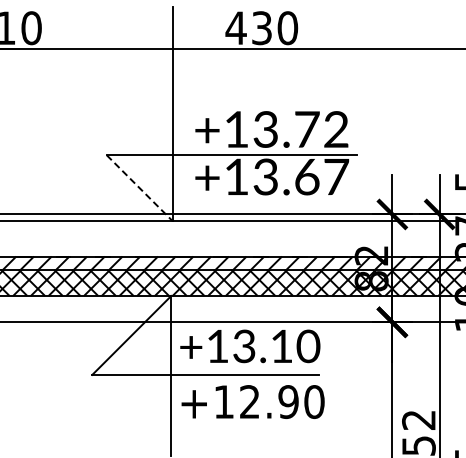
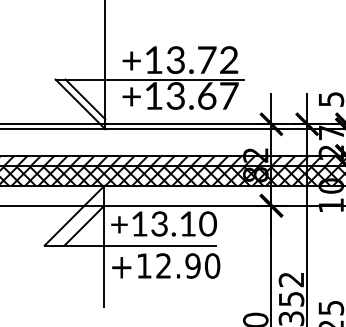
line: (145, 181) -> (84, 99), added
line: (139, 188) -> (80, 104), dashed -> solid
line: (144, 348) -> (84, 225), added

